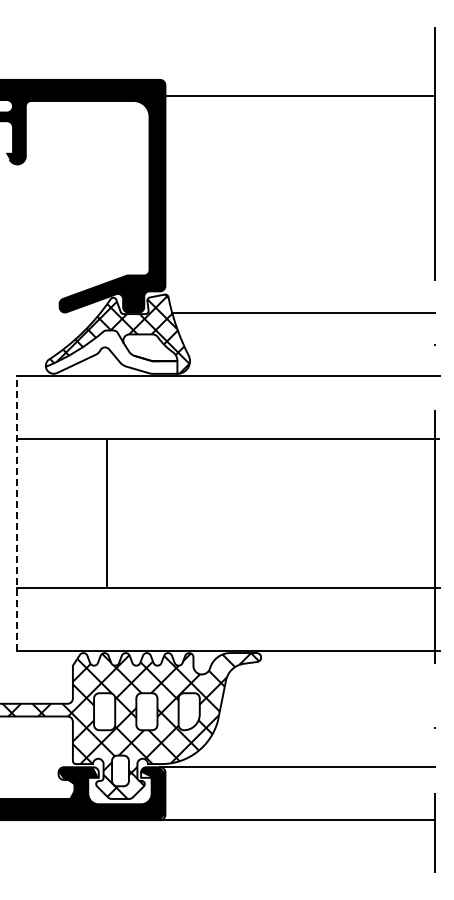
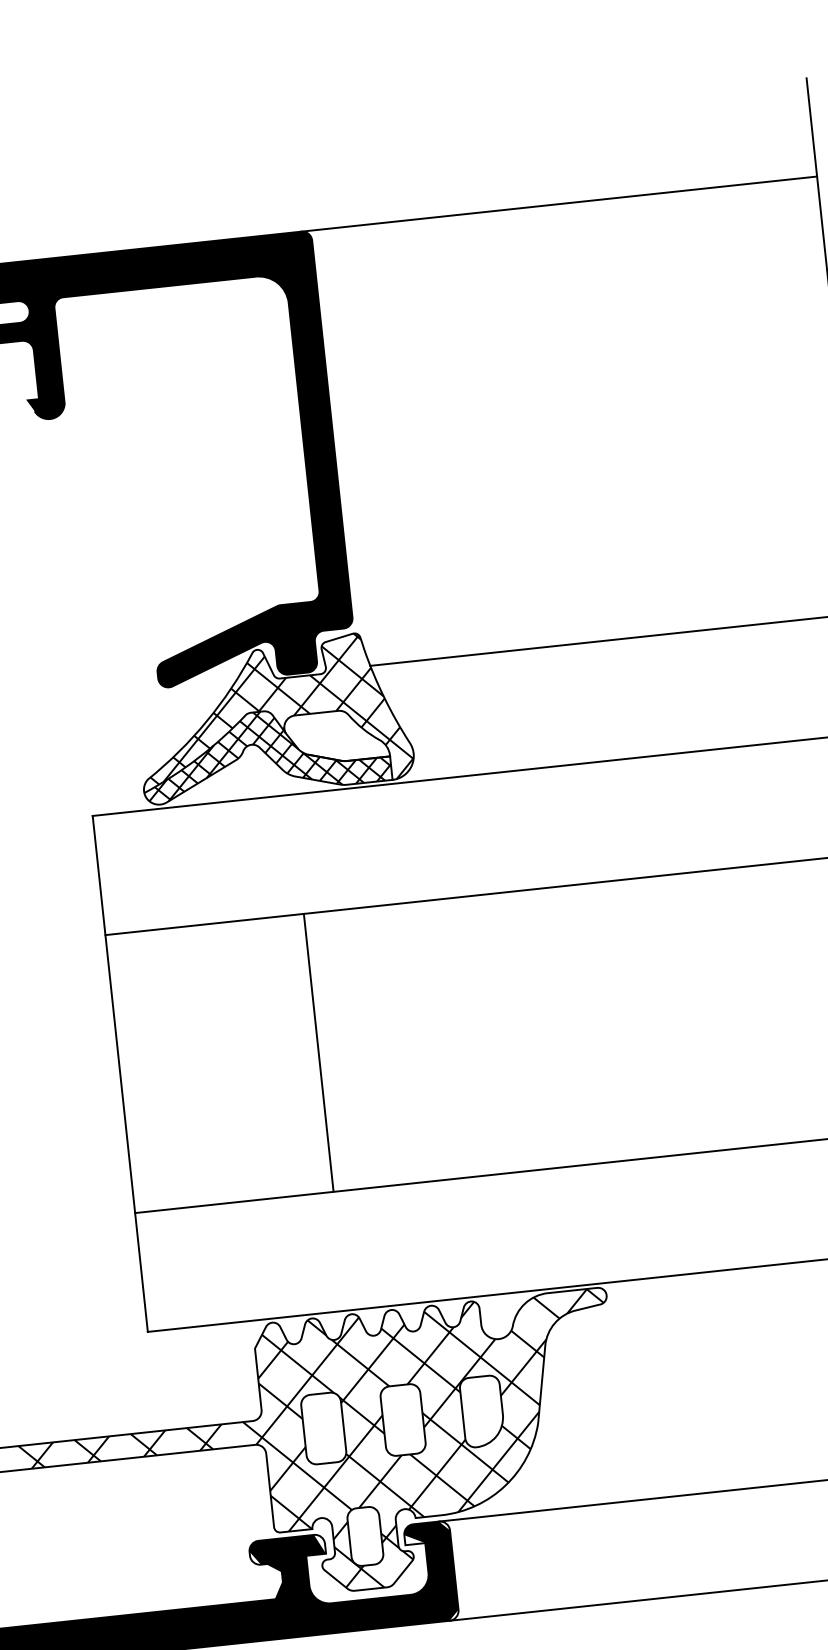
line: (297, 95) -> (558, 203), moved
hatch: (112, 351) -> (266, 750), added
line: (17, 512) -> (120, 1072), dashed -> solid
line: (107, 513) -> (319, 1052), moved

